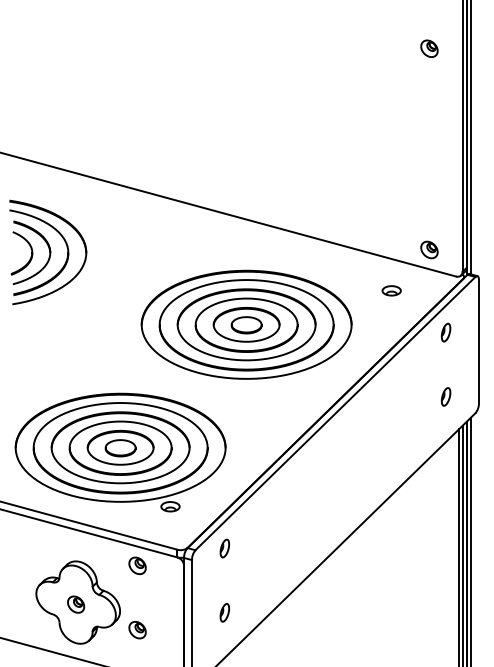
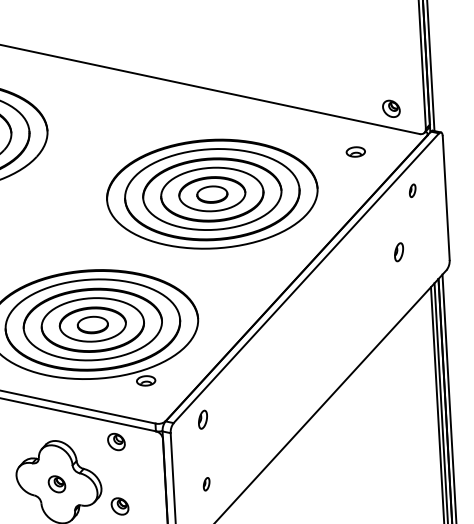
part: (445, 332) -> (412, 190), size x0.7
part: (445, 396) -> (398, 251), moved
part: (224, 612) -> (206, 483), size x0.7

